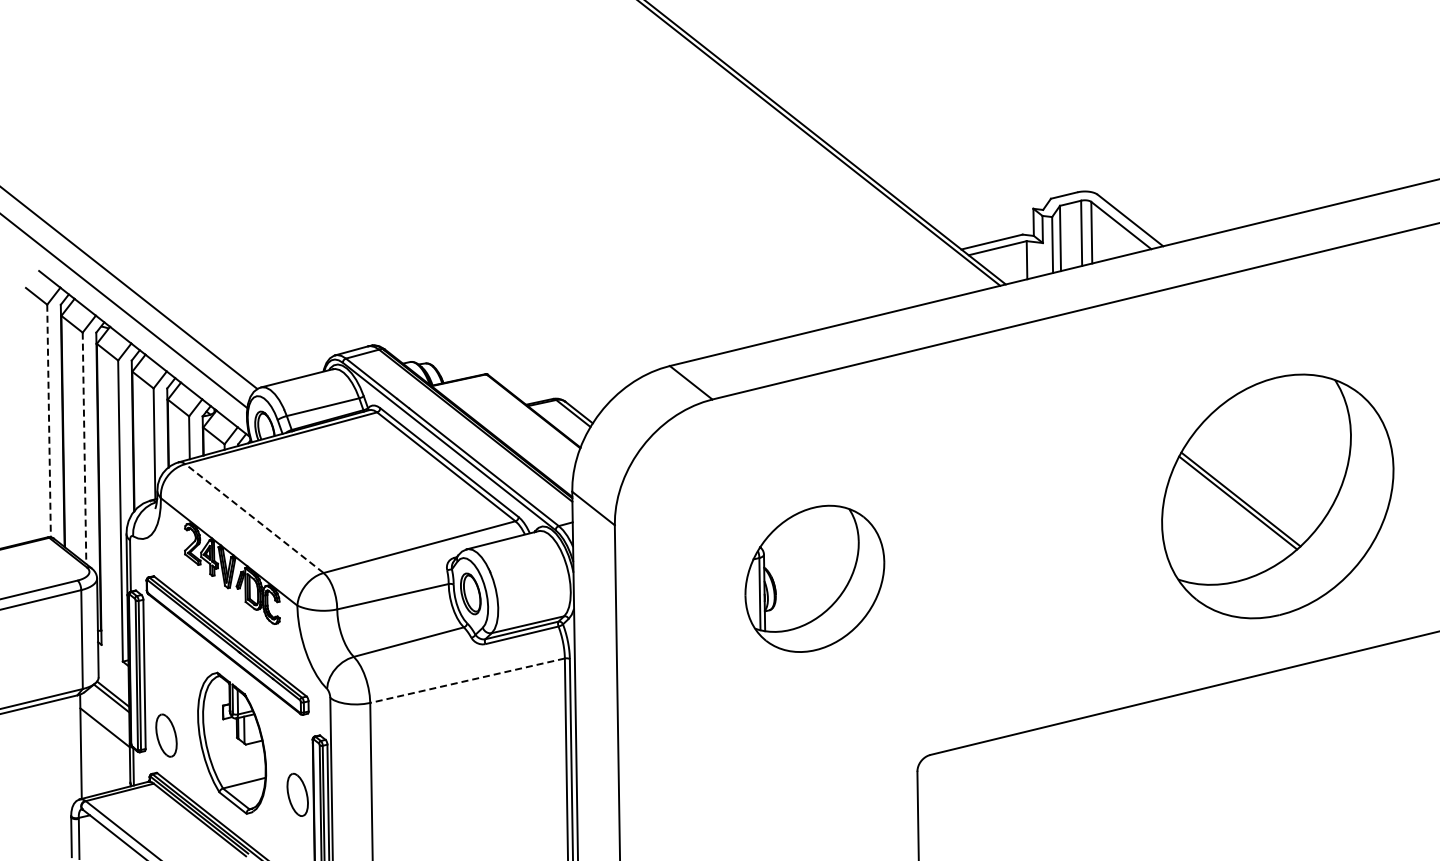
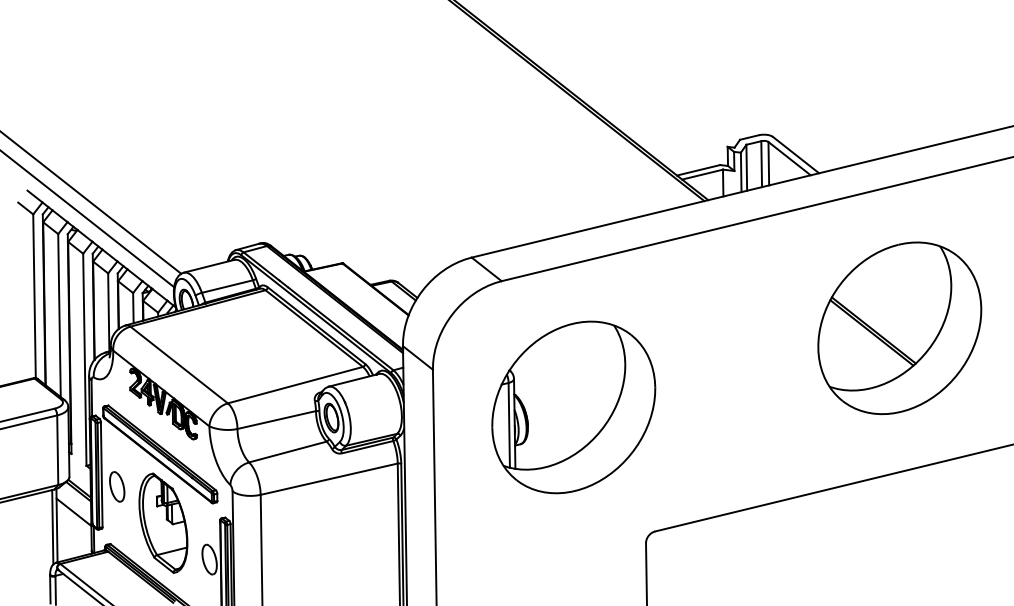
line: (49, 421) -> (34, 296), dashed -> solid
line: (84, 448) -> (59, 315), dashed -> solid
part: (1277, 496) -> (899, 328), moved
line: (254, 518) -> (179, 364), dashed -> solid
part: (814, 578) -> (573, 407), size x1.67
line: (467, 680) -> (329, 479), dashed -> solid
part: (166, 735) -> (117, 486), moved
line: (74, 748) -> (52, 526), added

